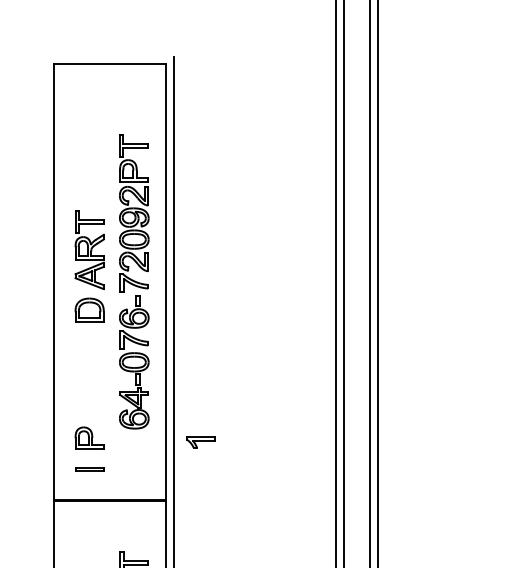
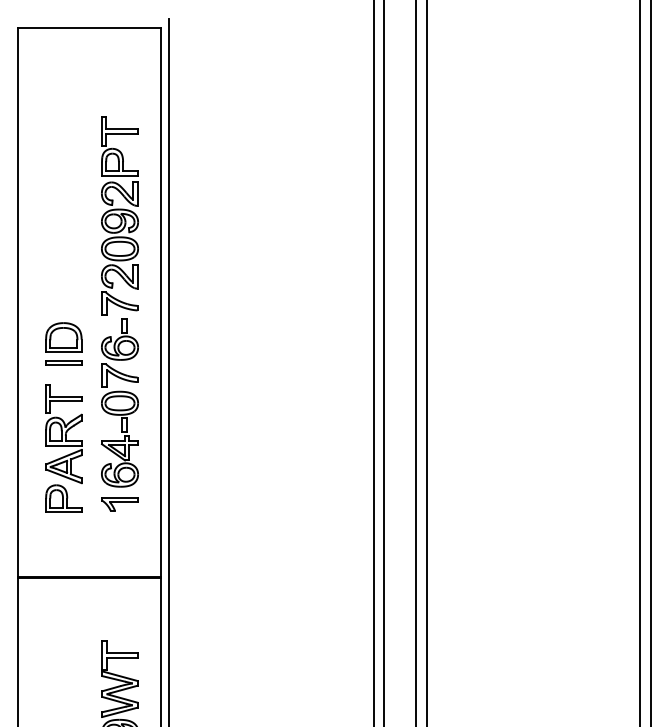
part: (89, 250) -> (63, 434), moved
part: (200, 442) -> (119, 504), moved
part: (89, 468) -> (63, 362), moved

